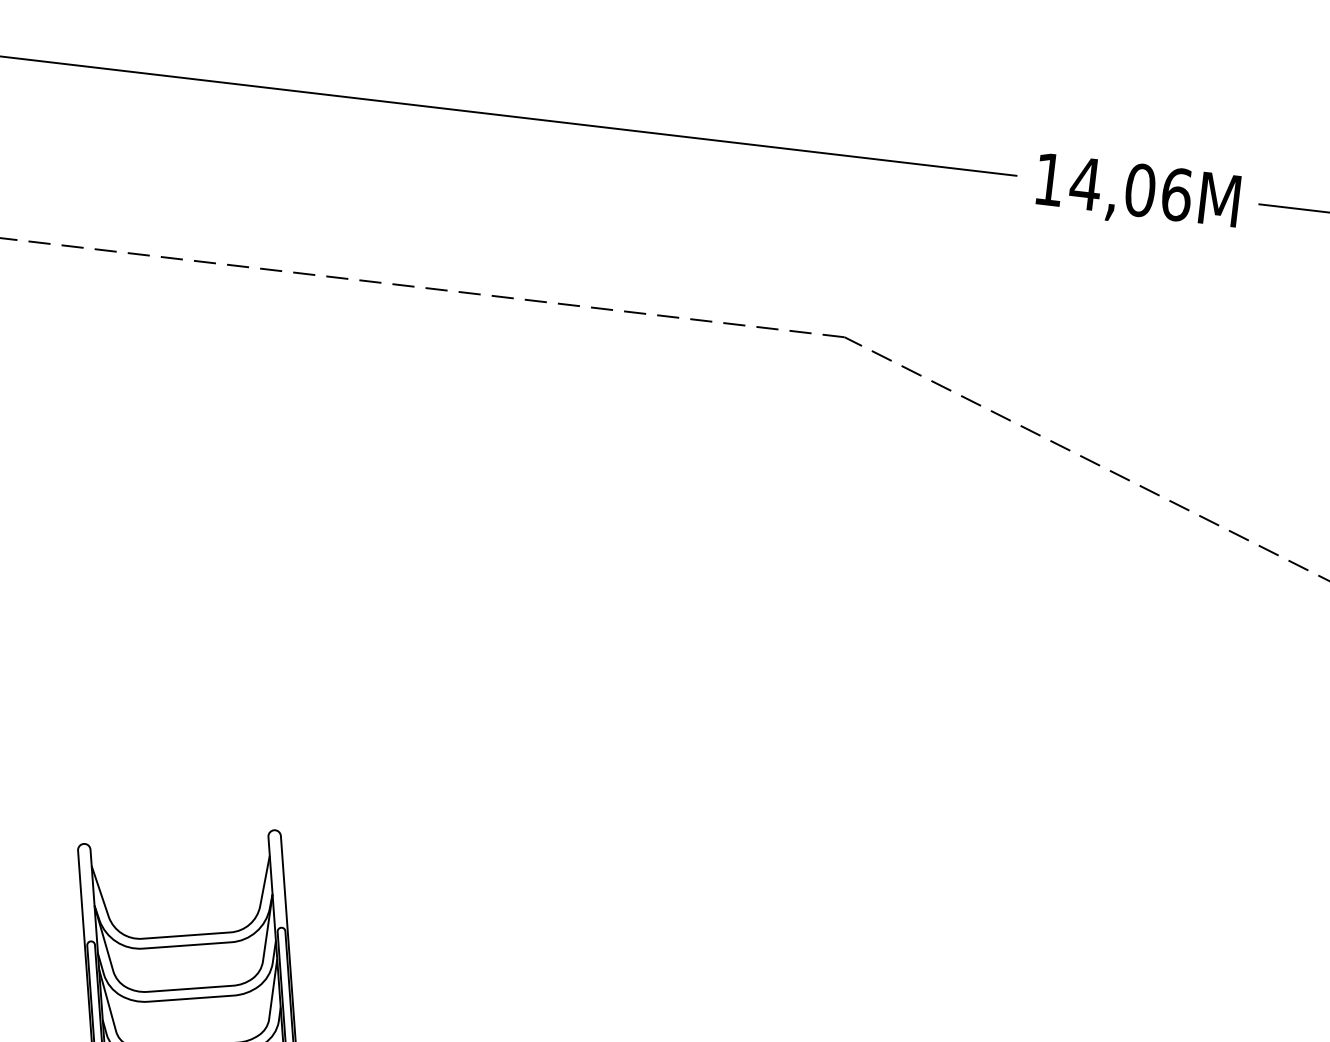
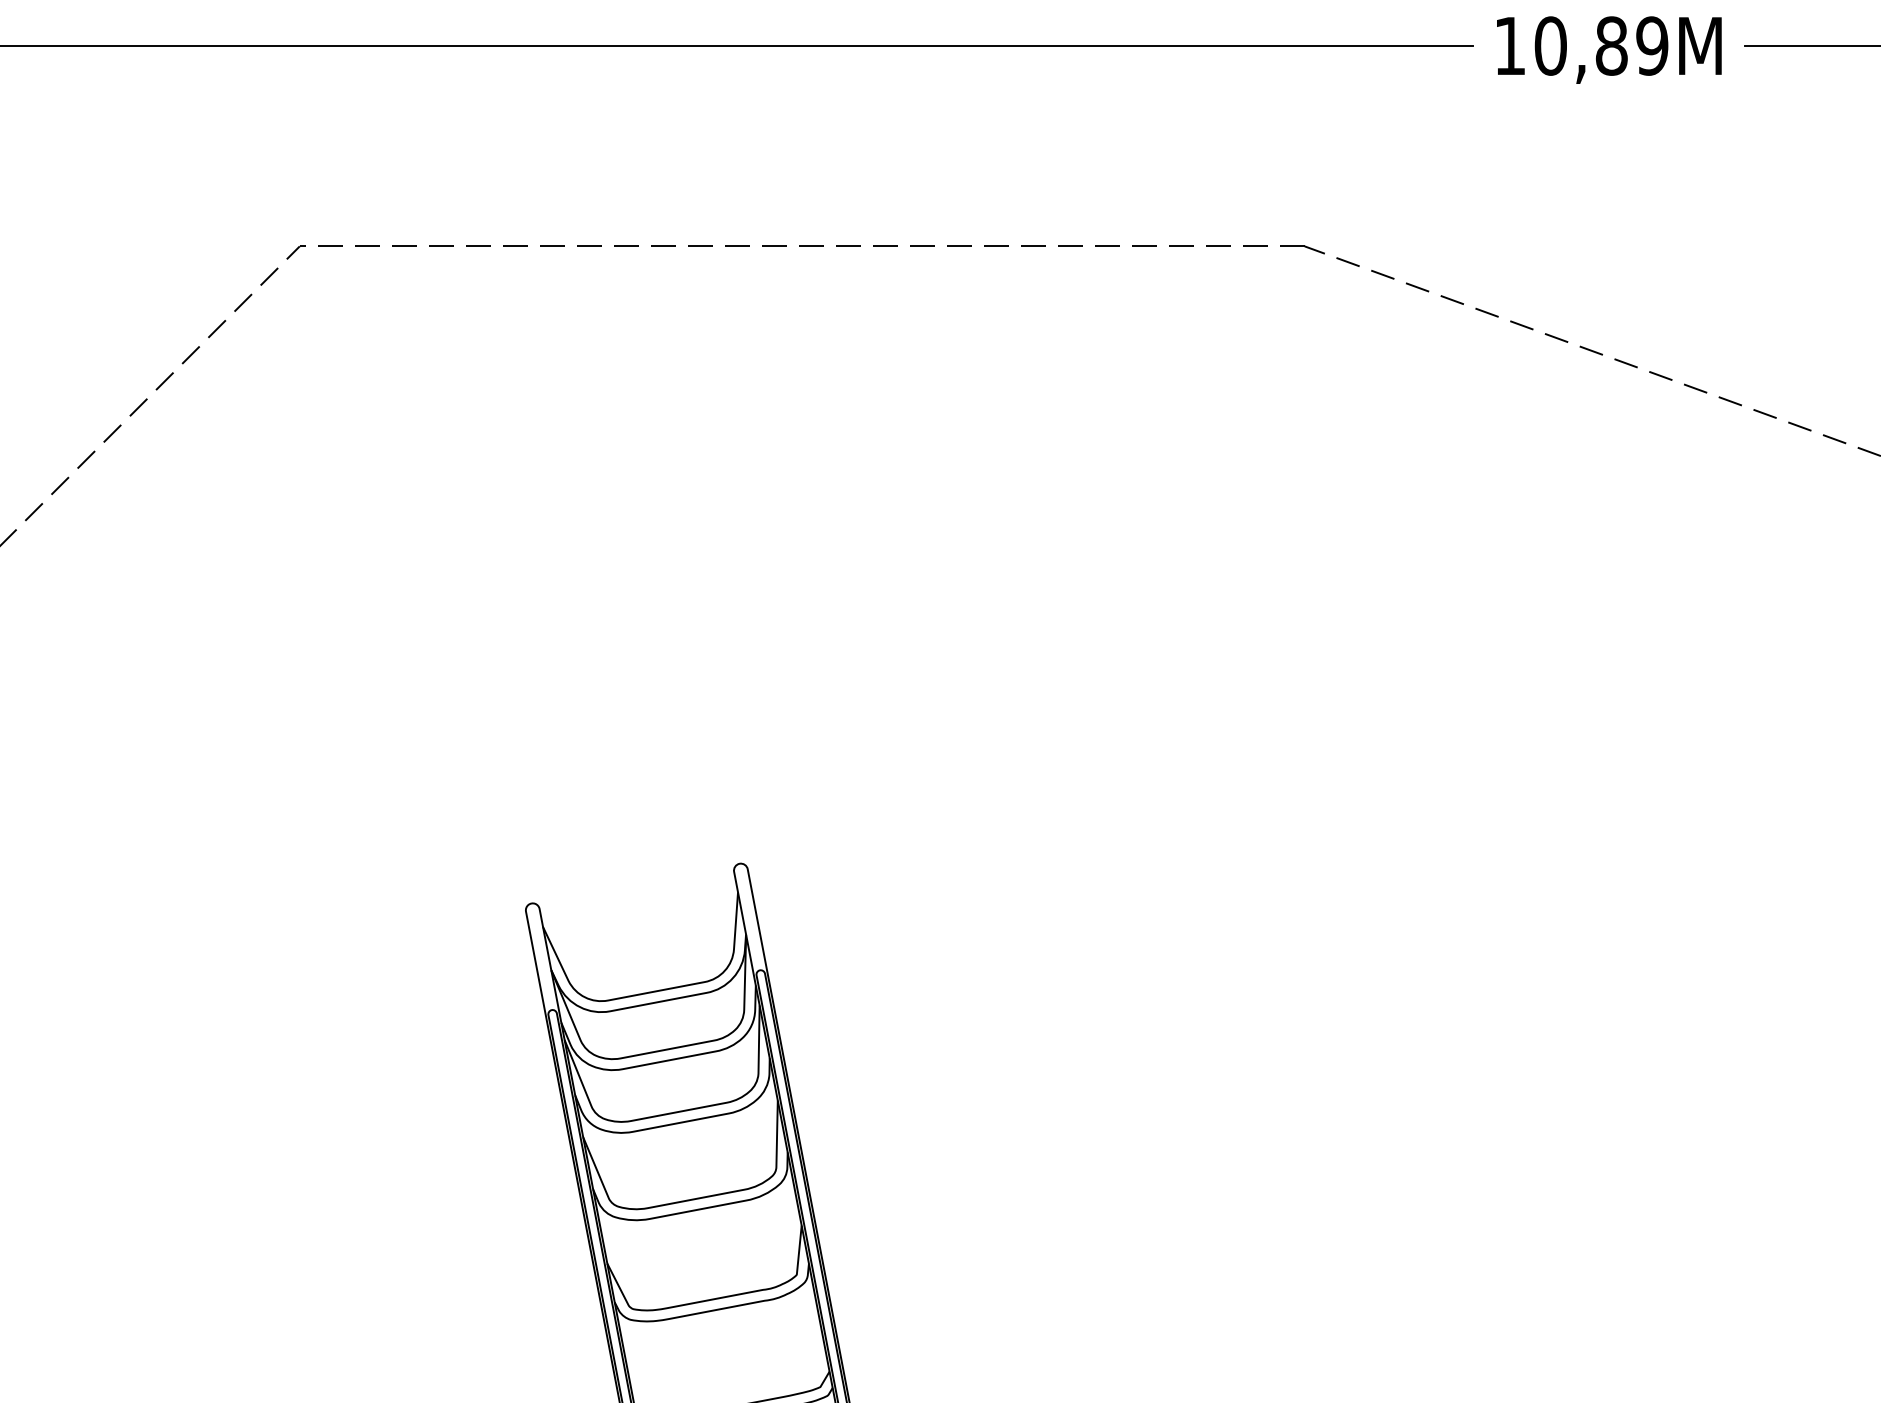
text: (1130, 188) -> (1600, 45), 14,06M -> 10,89M

